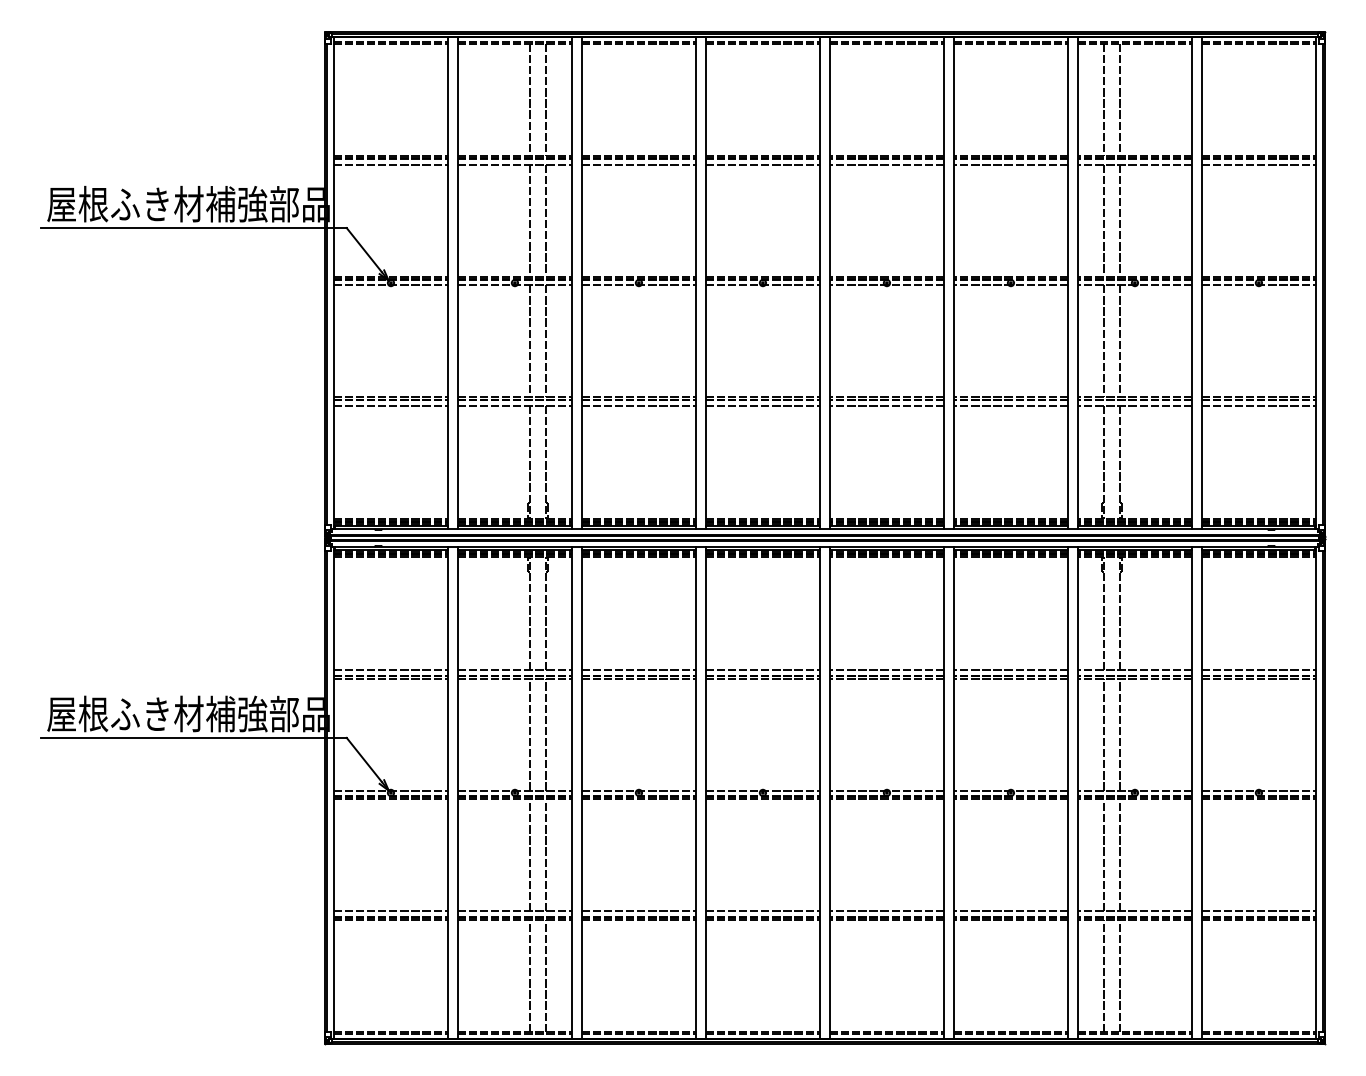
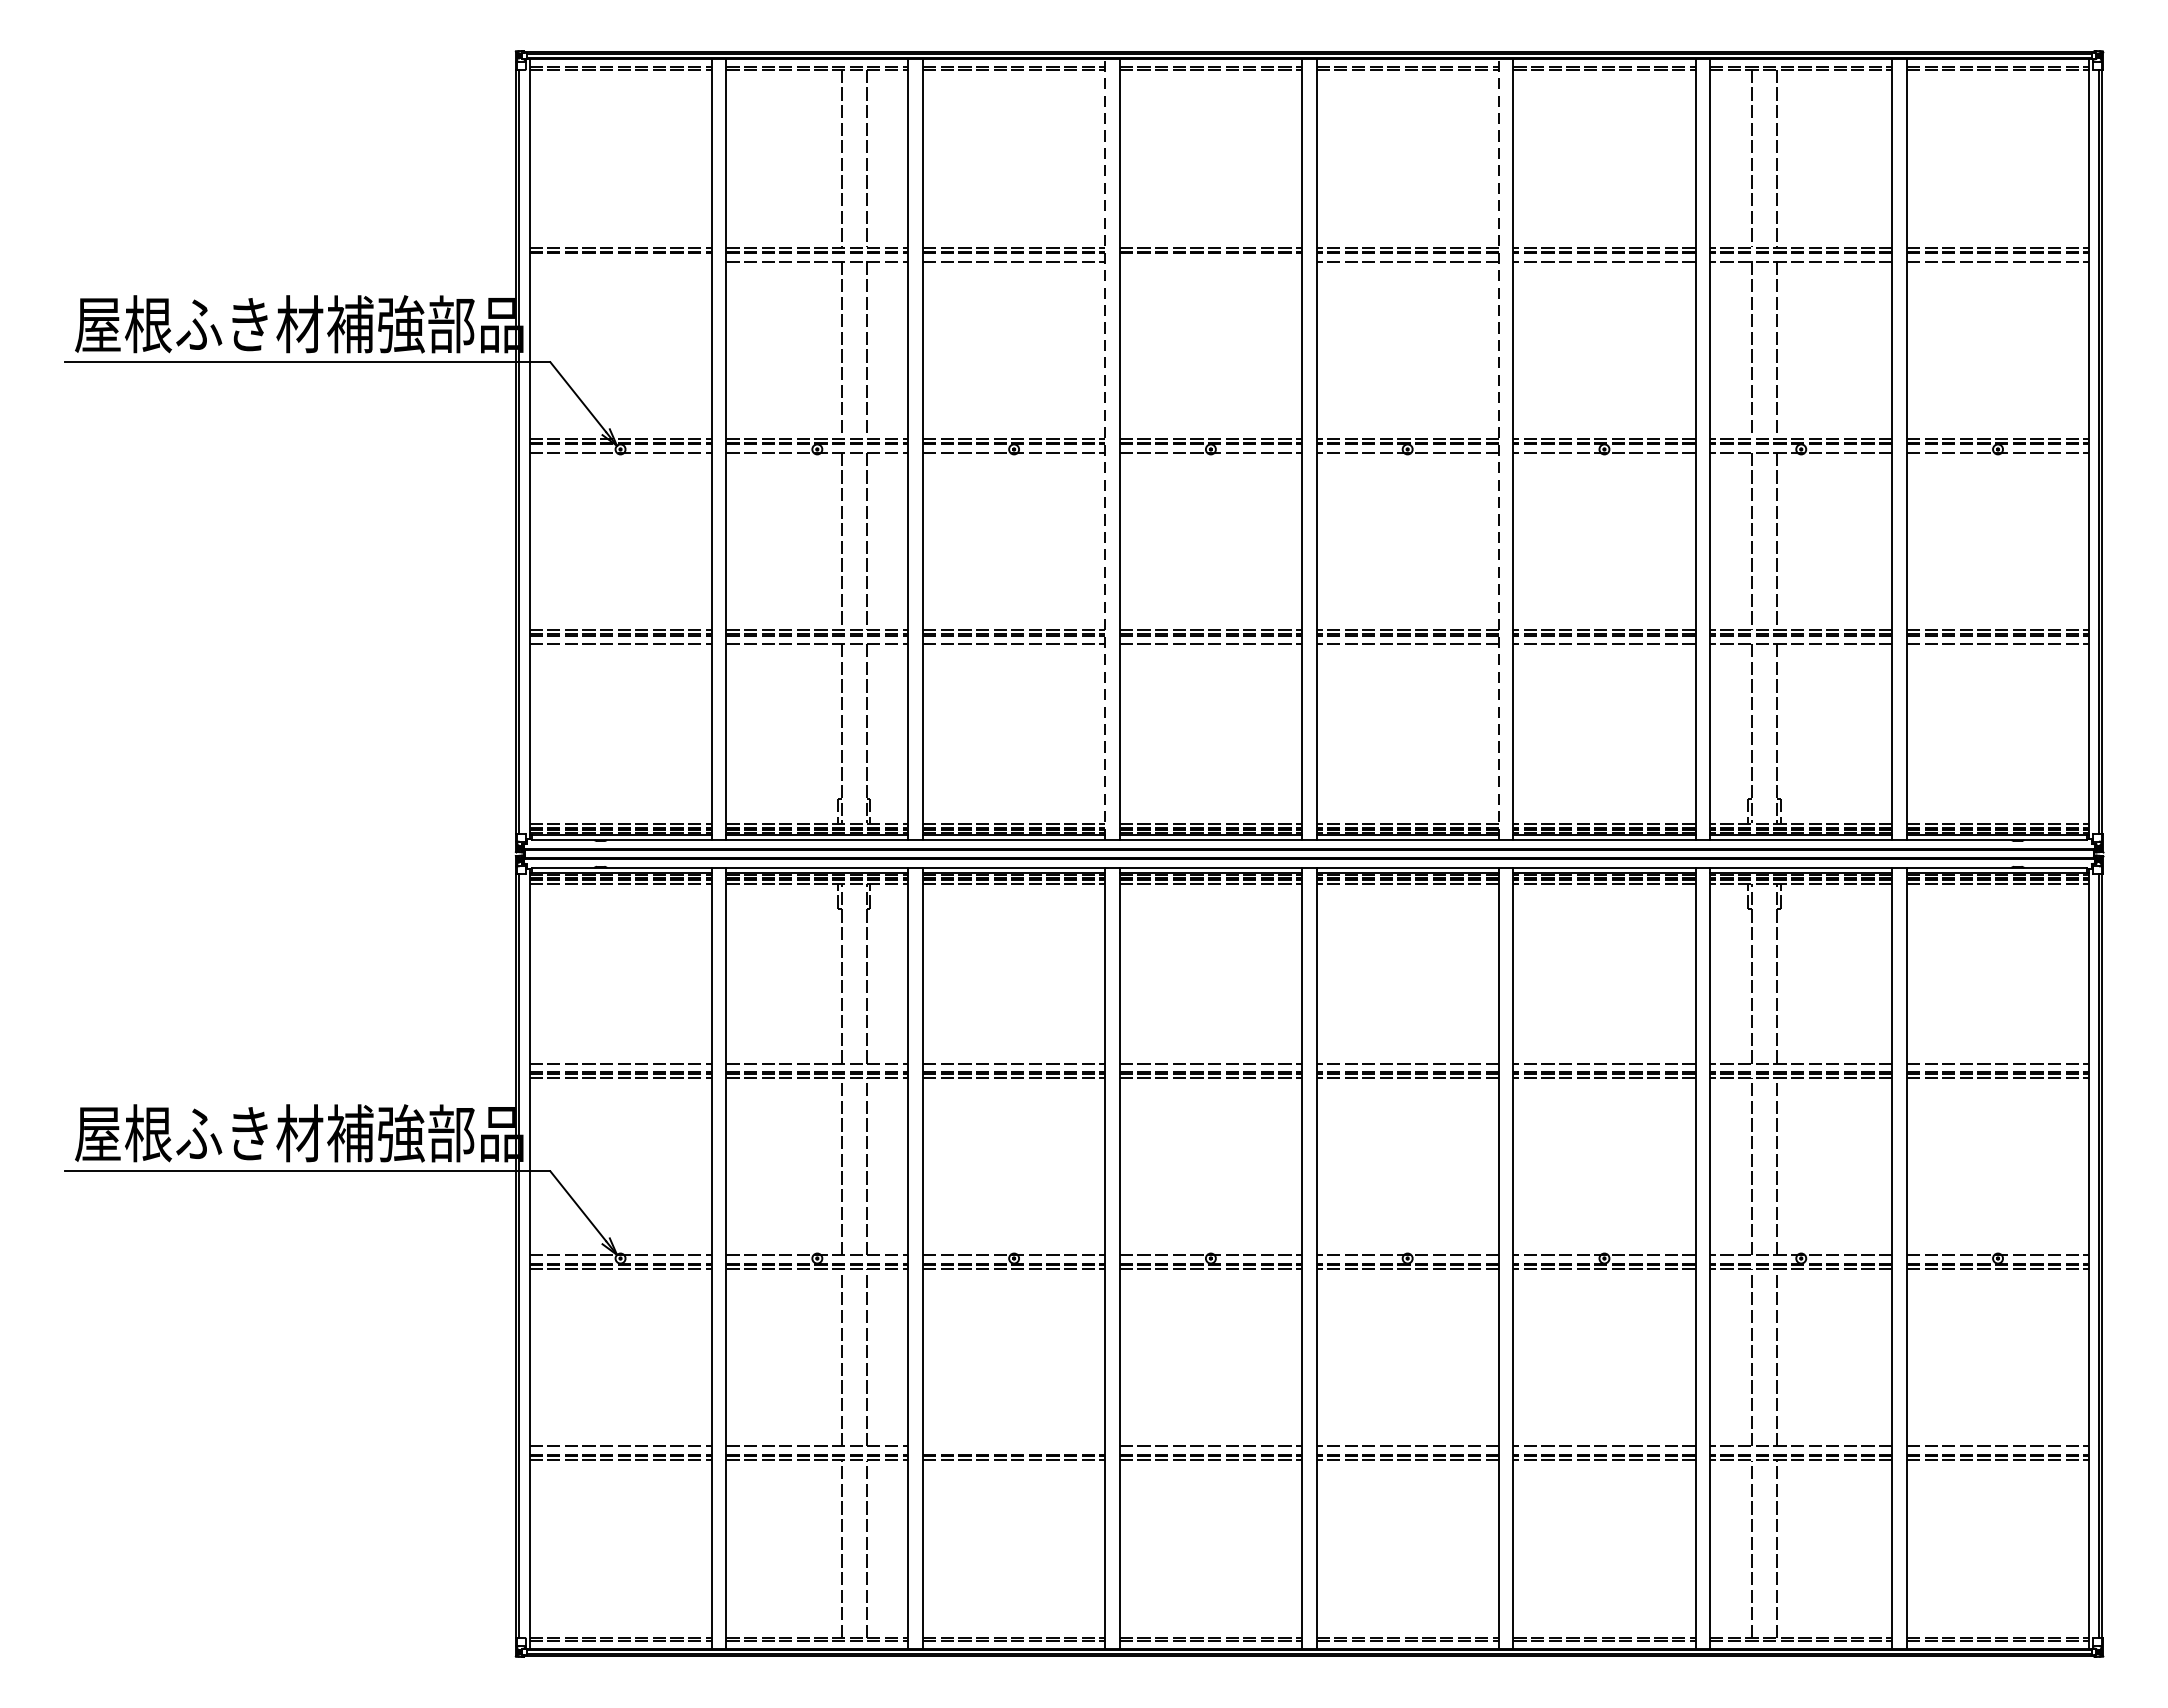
line: (390, 164) -> (619, 261), removed
line: (762, 164) -> (1210, 261), removed
line: (696, 283) -> (1105, 450), solid -> dashed
line: (944, 283) -> (1499, 450), solid -> dashed
line: (638, 911) -> (1013, 1446), removed

